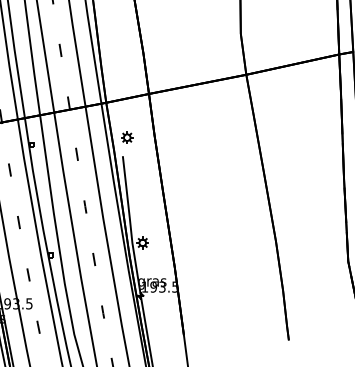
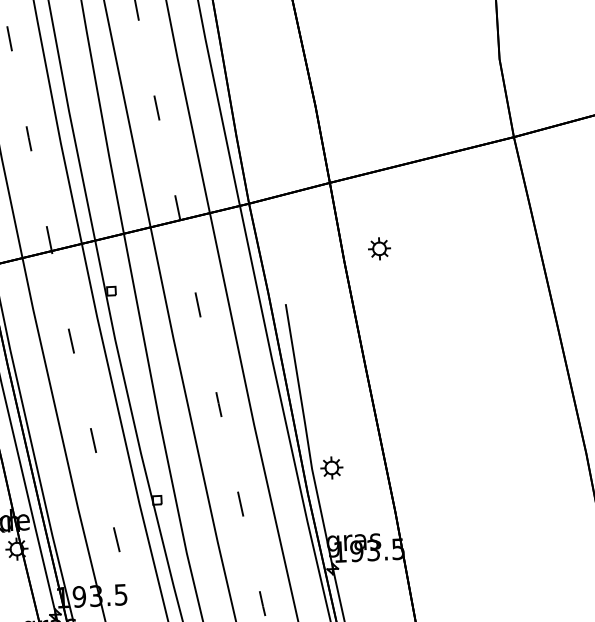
part: (127, 137) -> (379, 248), moved

